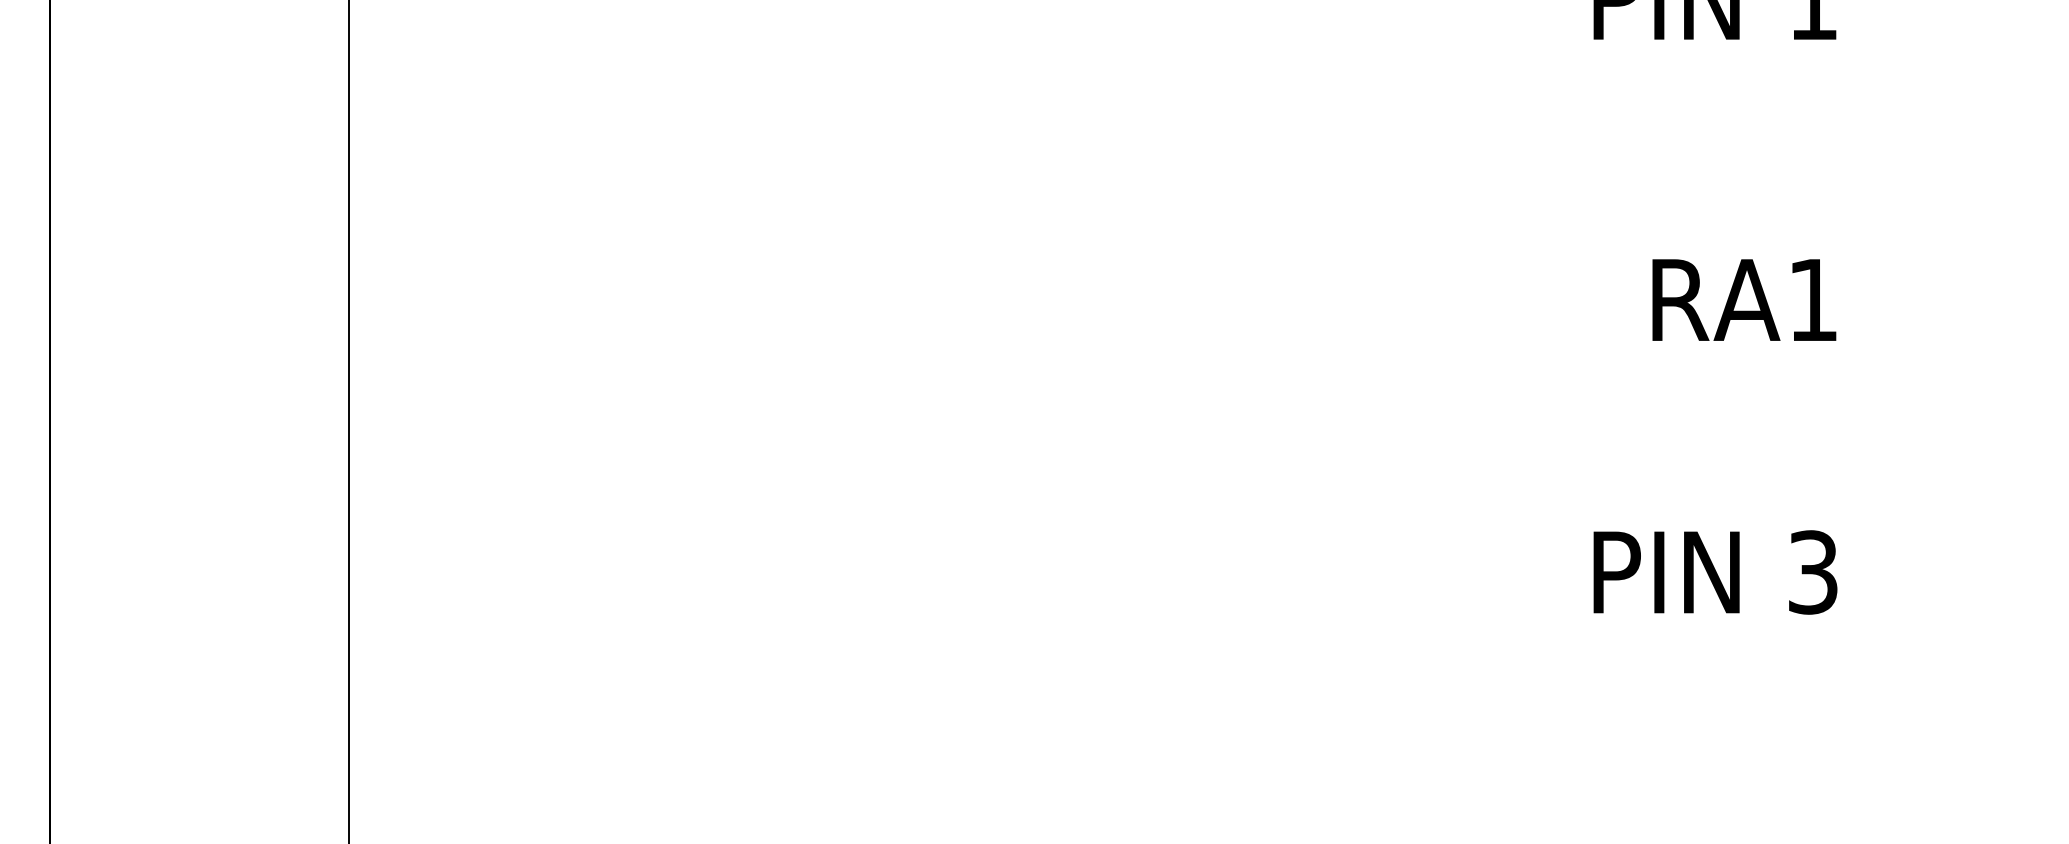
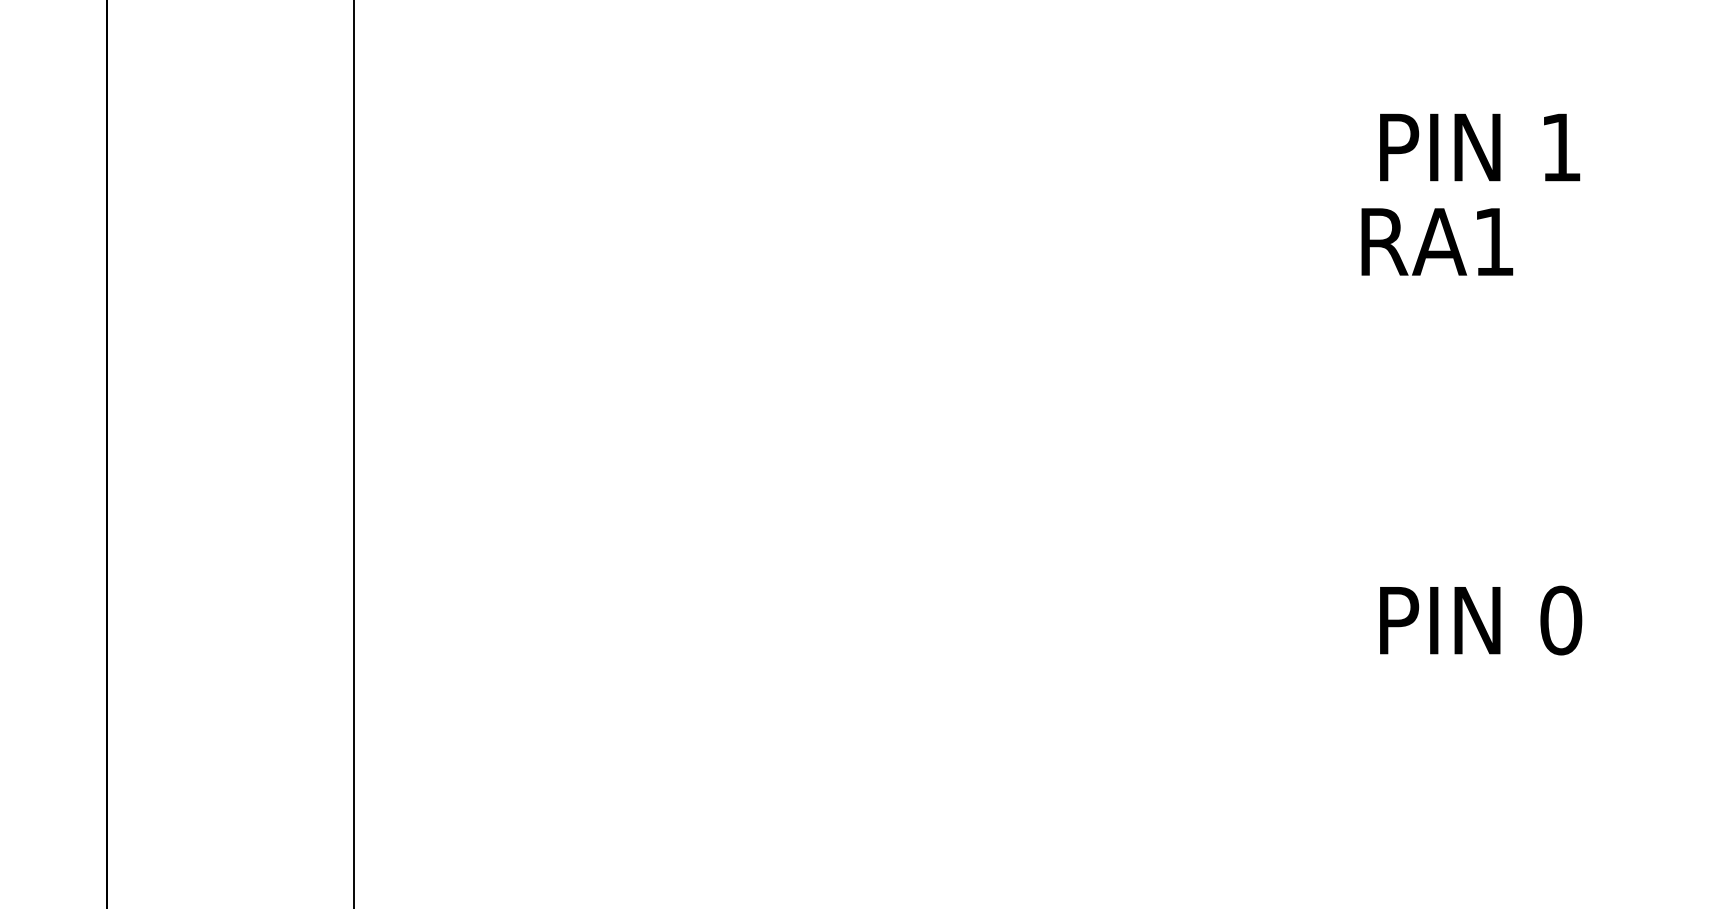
text: (1744, 299) -> (1437, 241), moved
text: (1813, 572) -> (1561, 620), 3 -> 0

